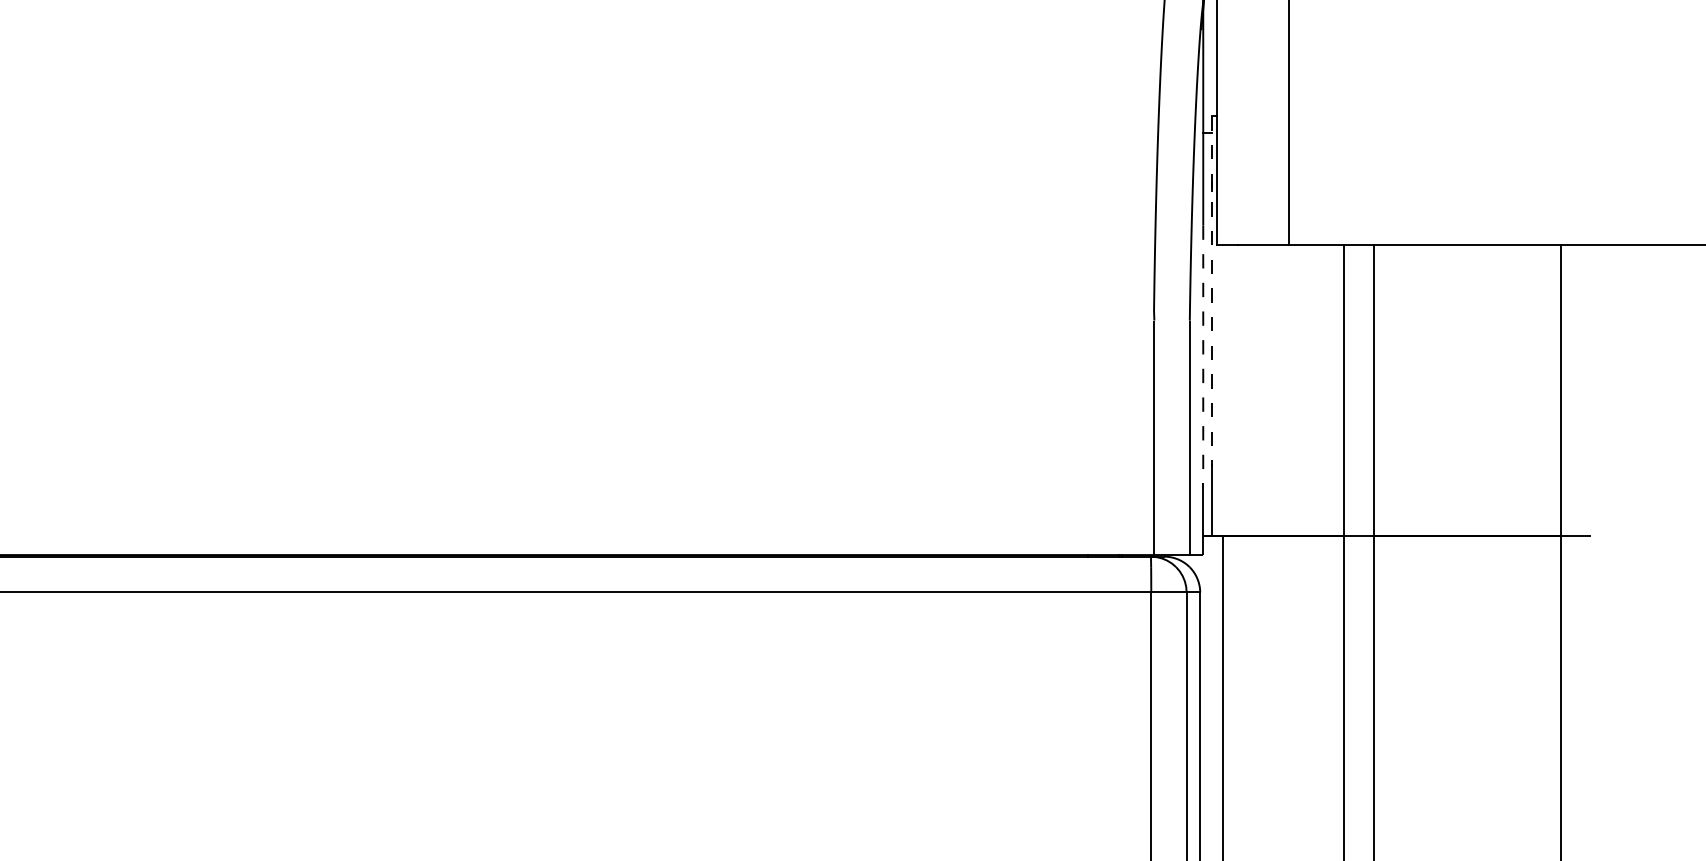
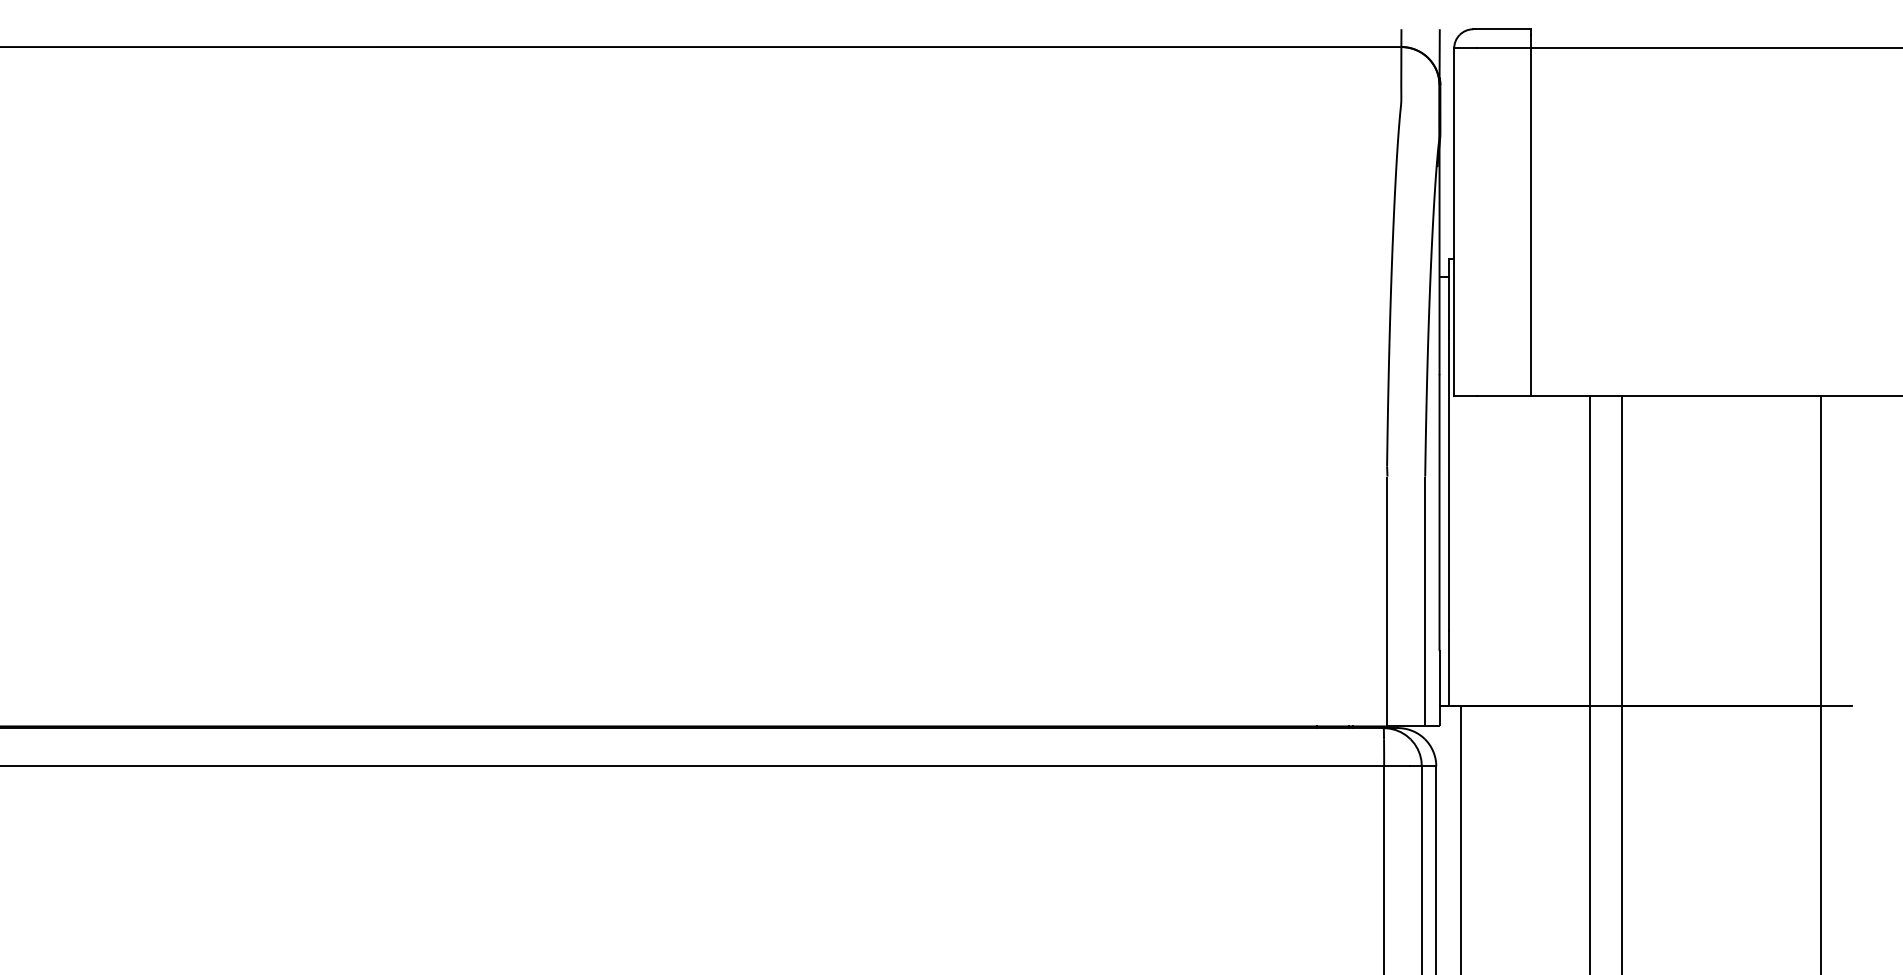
line: (1212, 290) -> (1449, 444), dashed -> solid
line: (1203, 355) -> (1439, 513), dashed -> solid

